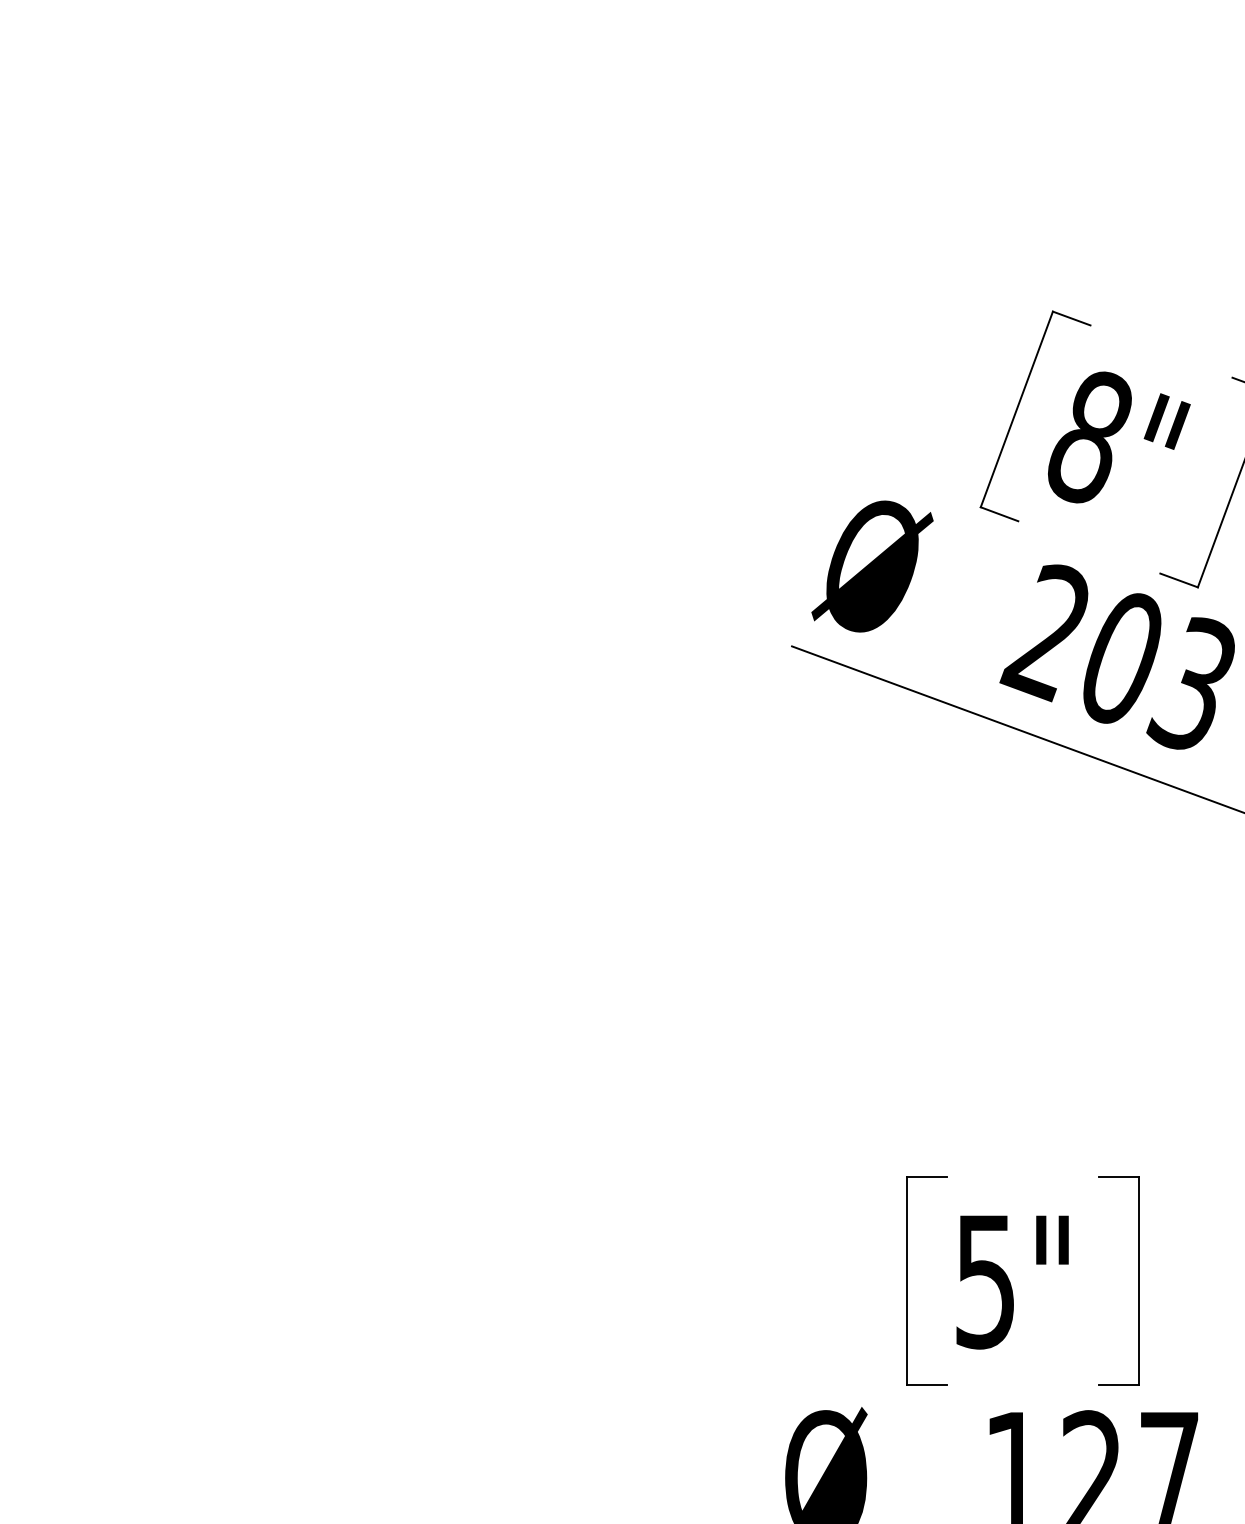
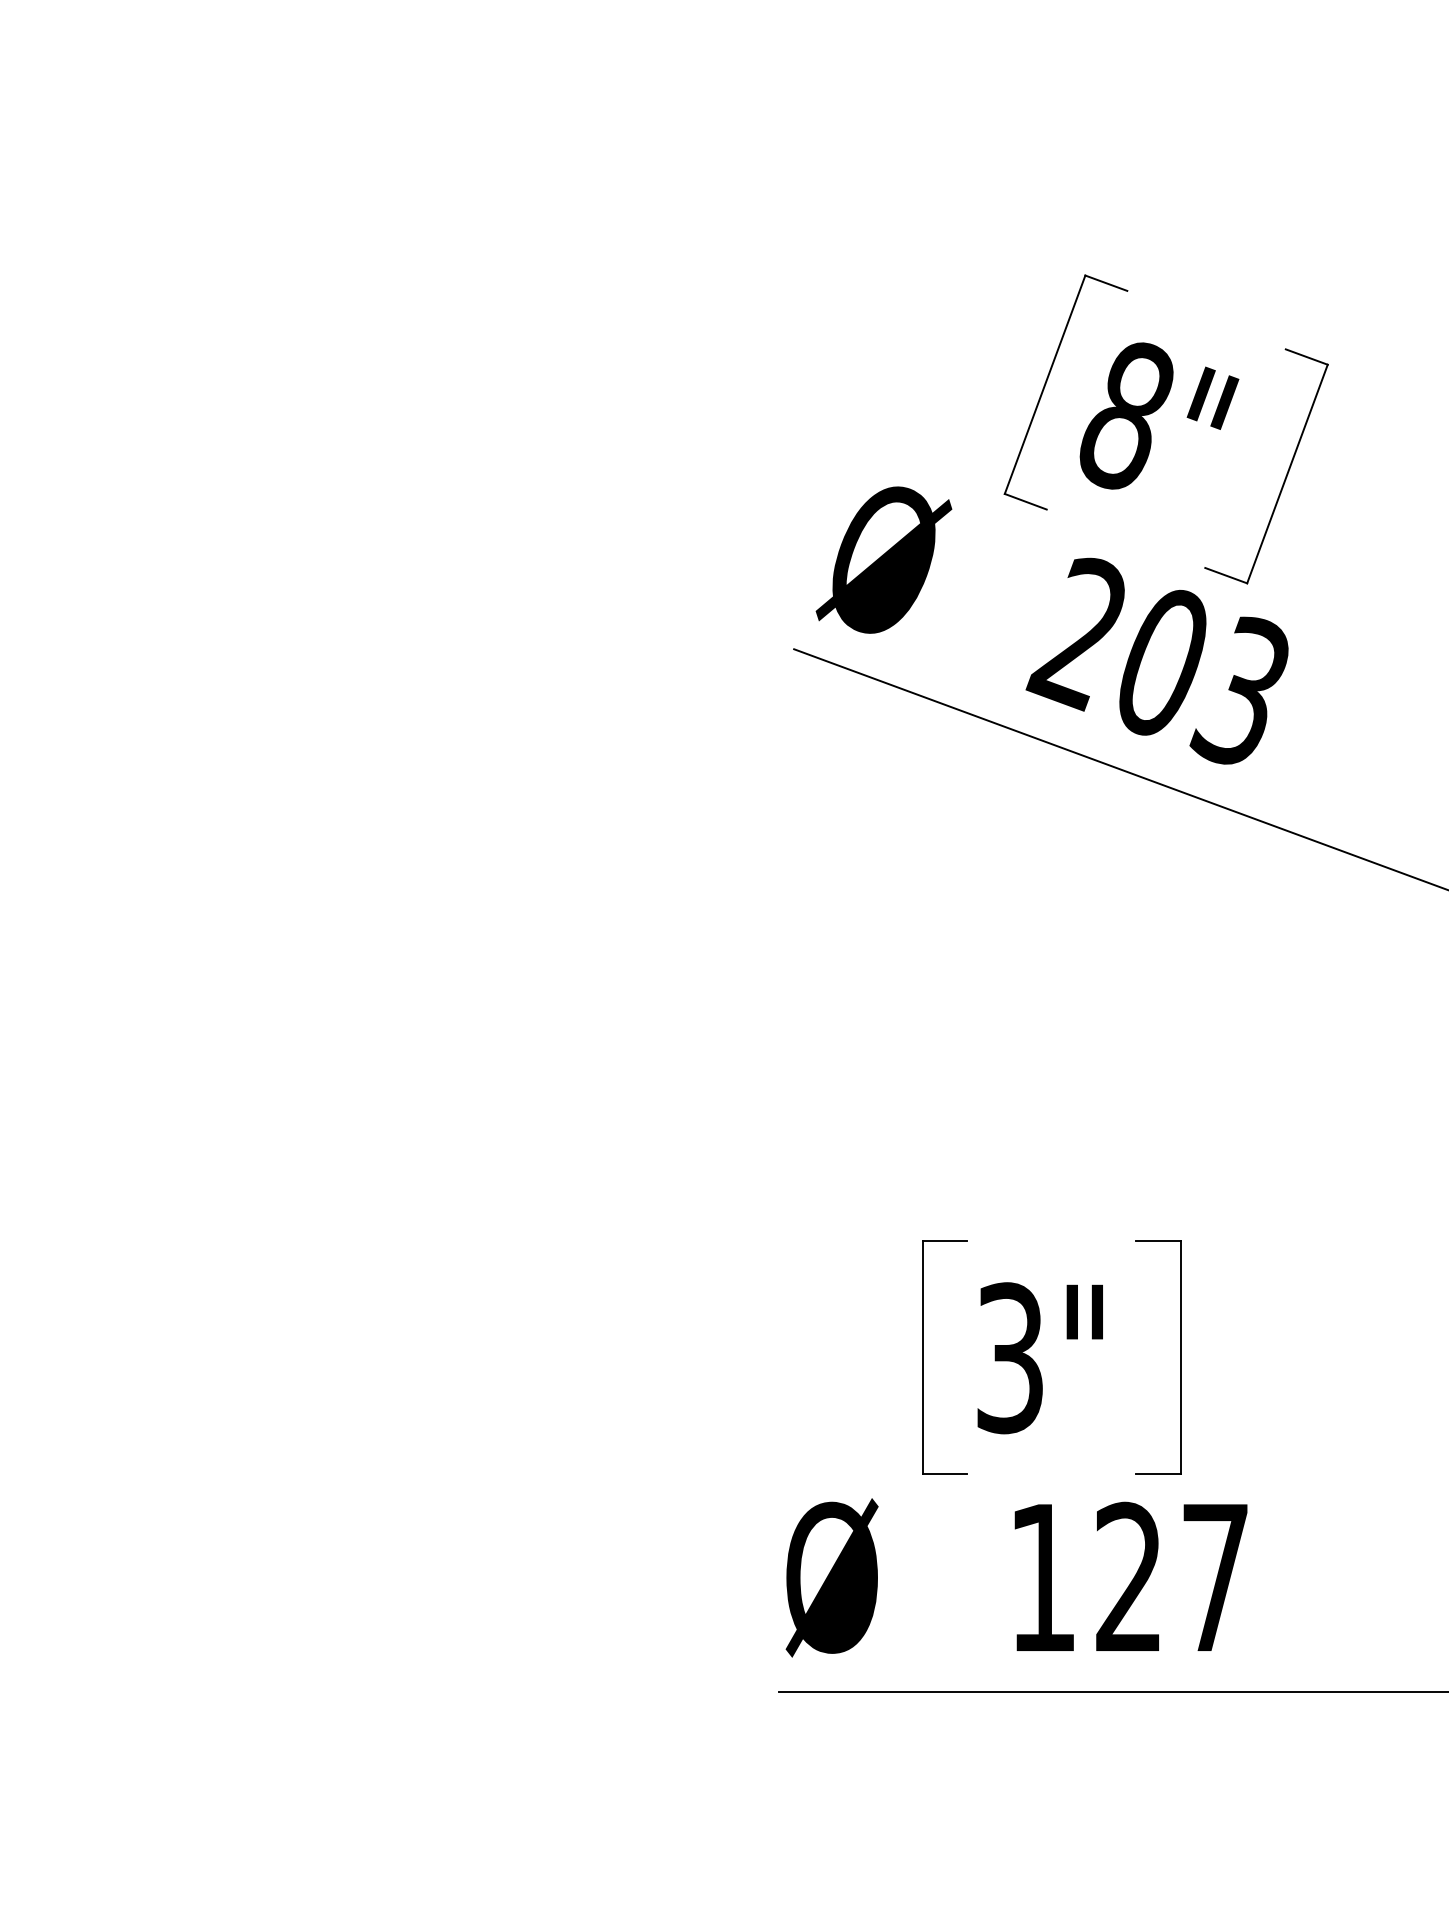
text: (984, 1280) -> (1009, 1357), 5" -> 3"

